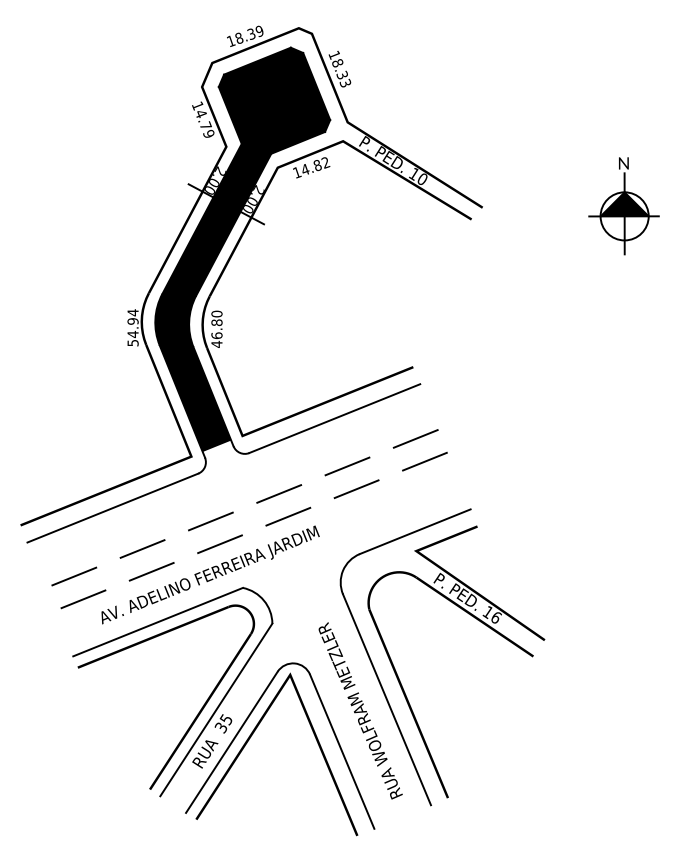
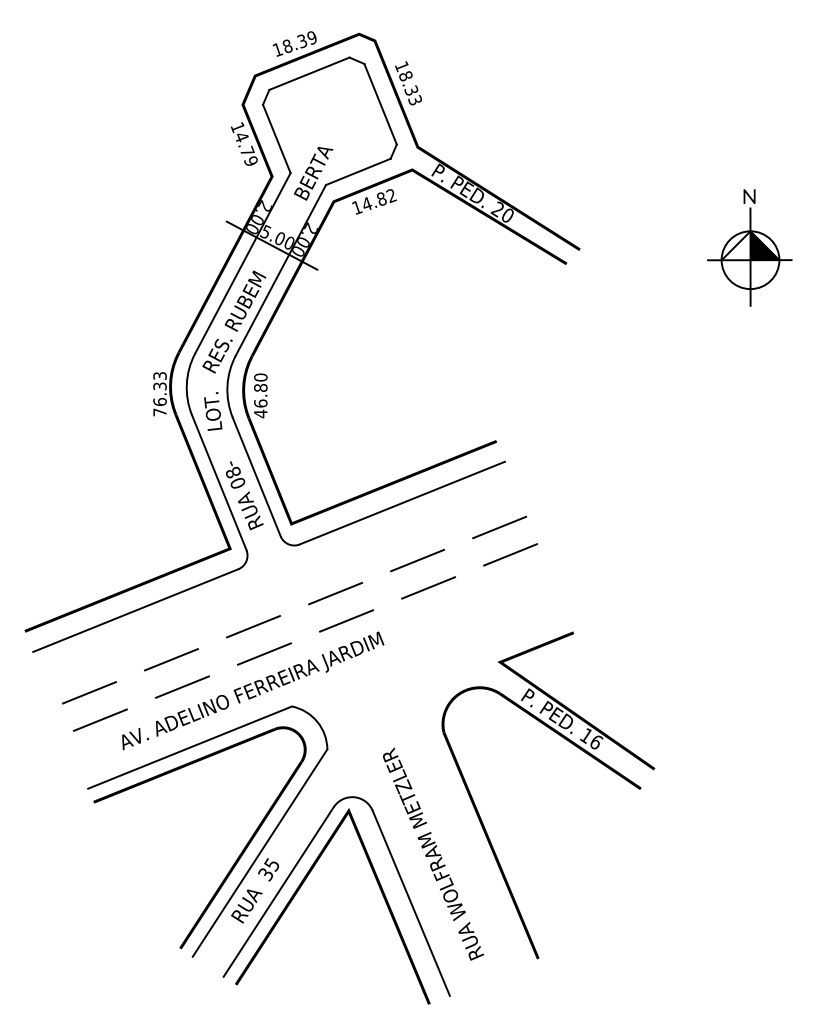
text: (413, 174) -> (496, 209), 10 -> 20
fill: (612, 204) -> (735, 245), removed
fill: (242, 249) -> (291, 300), removed
text: (132, 327) -> (159, 393), 54.94 -> 76.33
part: (374, 667) -> (450, 802), removed

